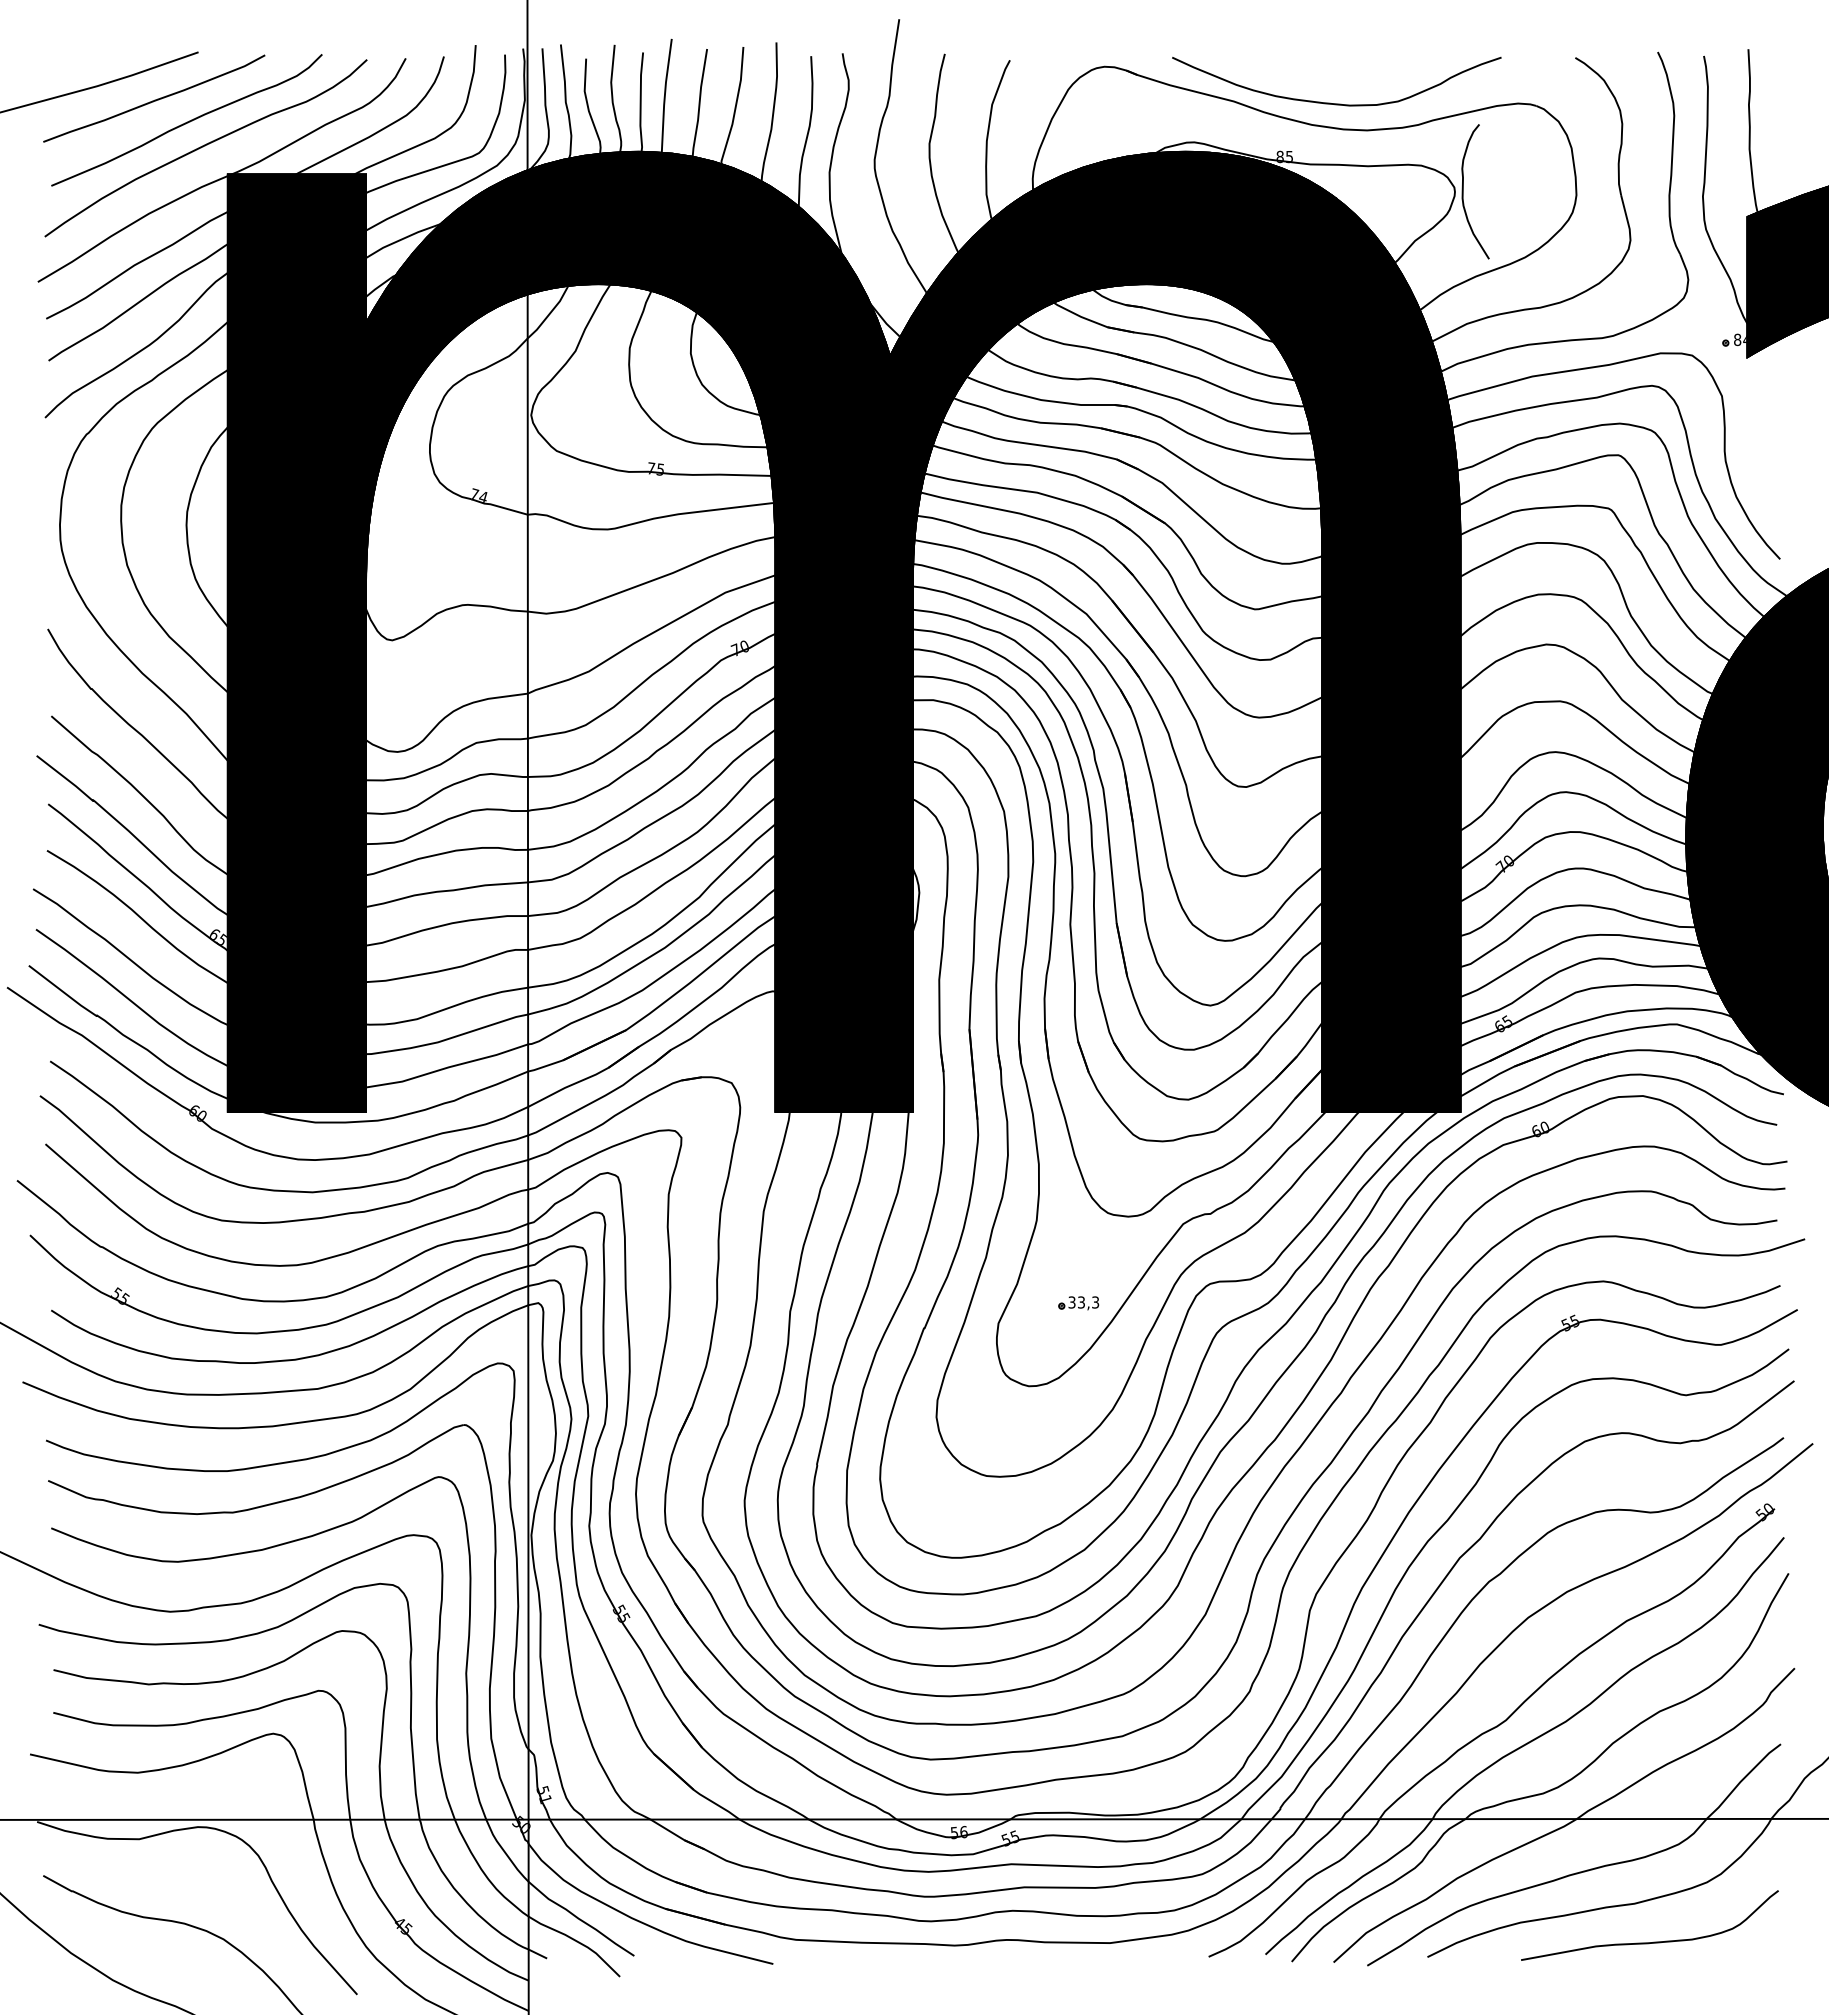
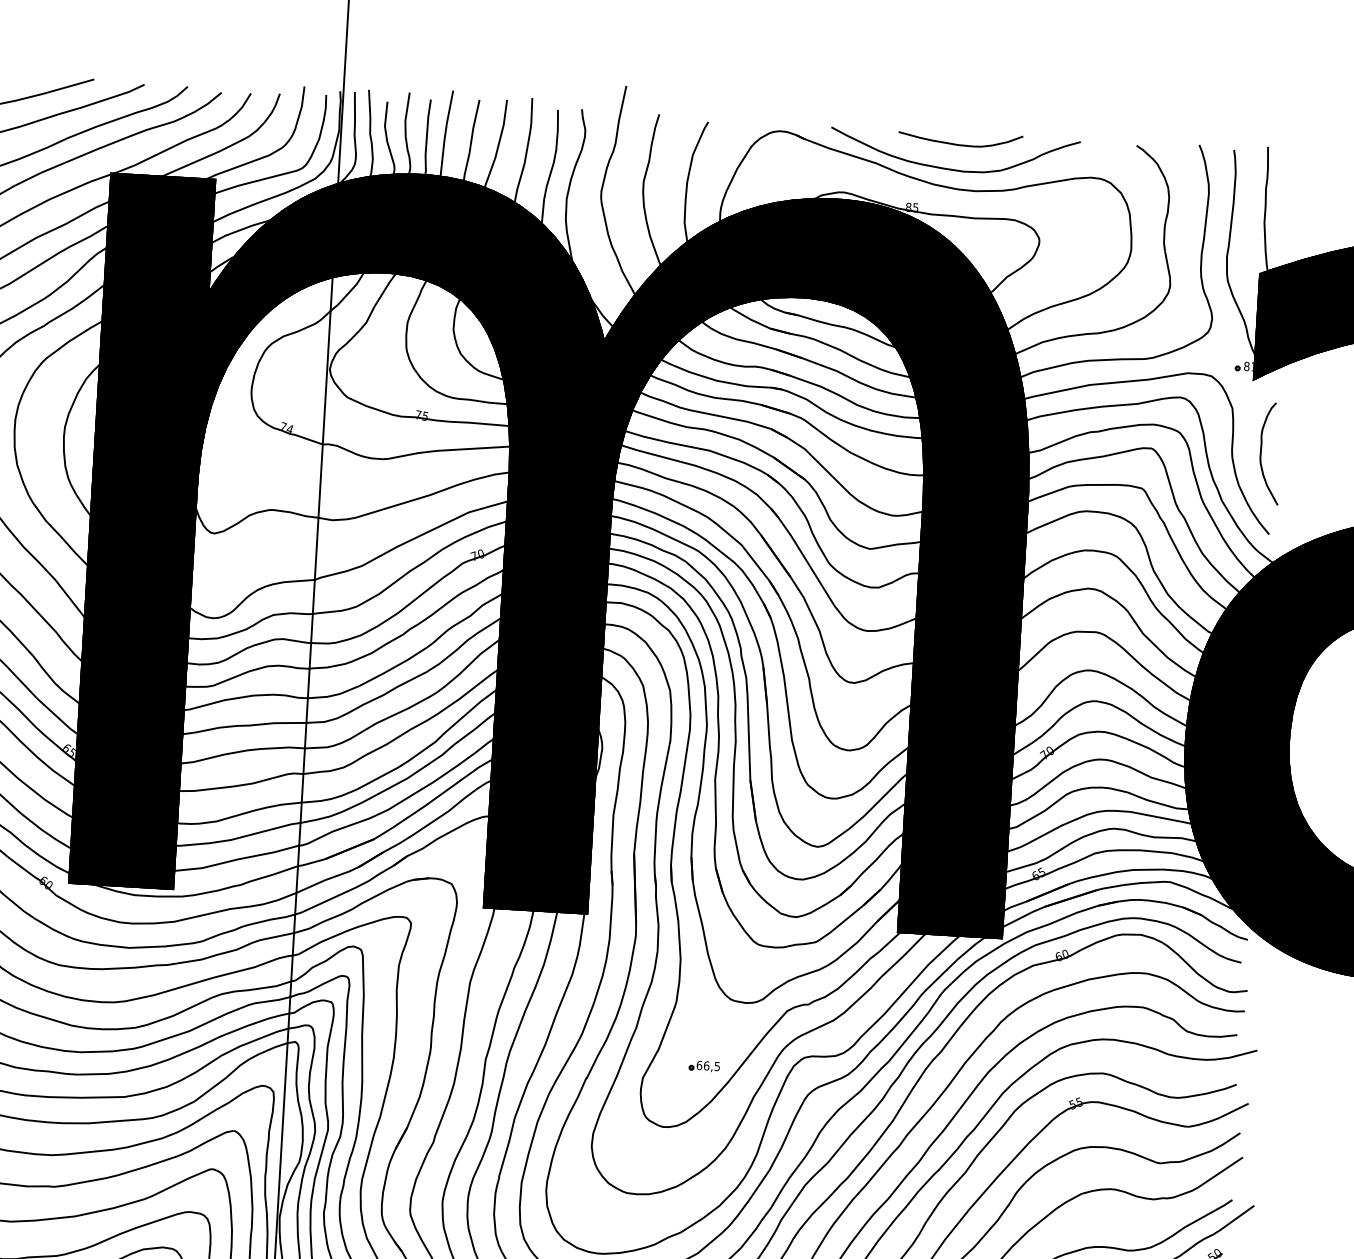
curve: (1343, 70) -> (960, 144), added
curve: (1463, 191) -> (1261, 452), moved
text: (1744, 339) -> (1252, 366), 84,9 -> 81,9
text: (1083, 1302) -> (708, 1066), 33,3 -> 66,5

